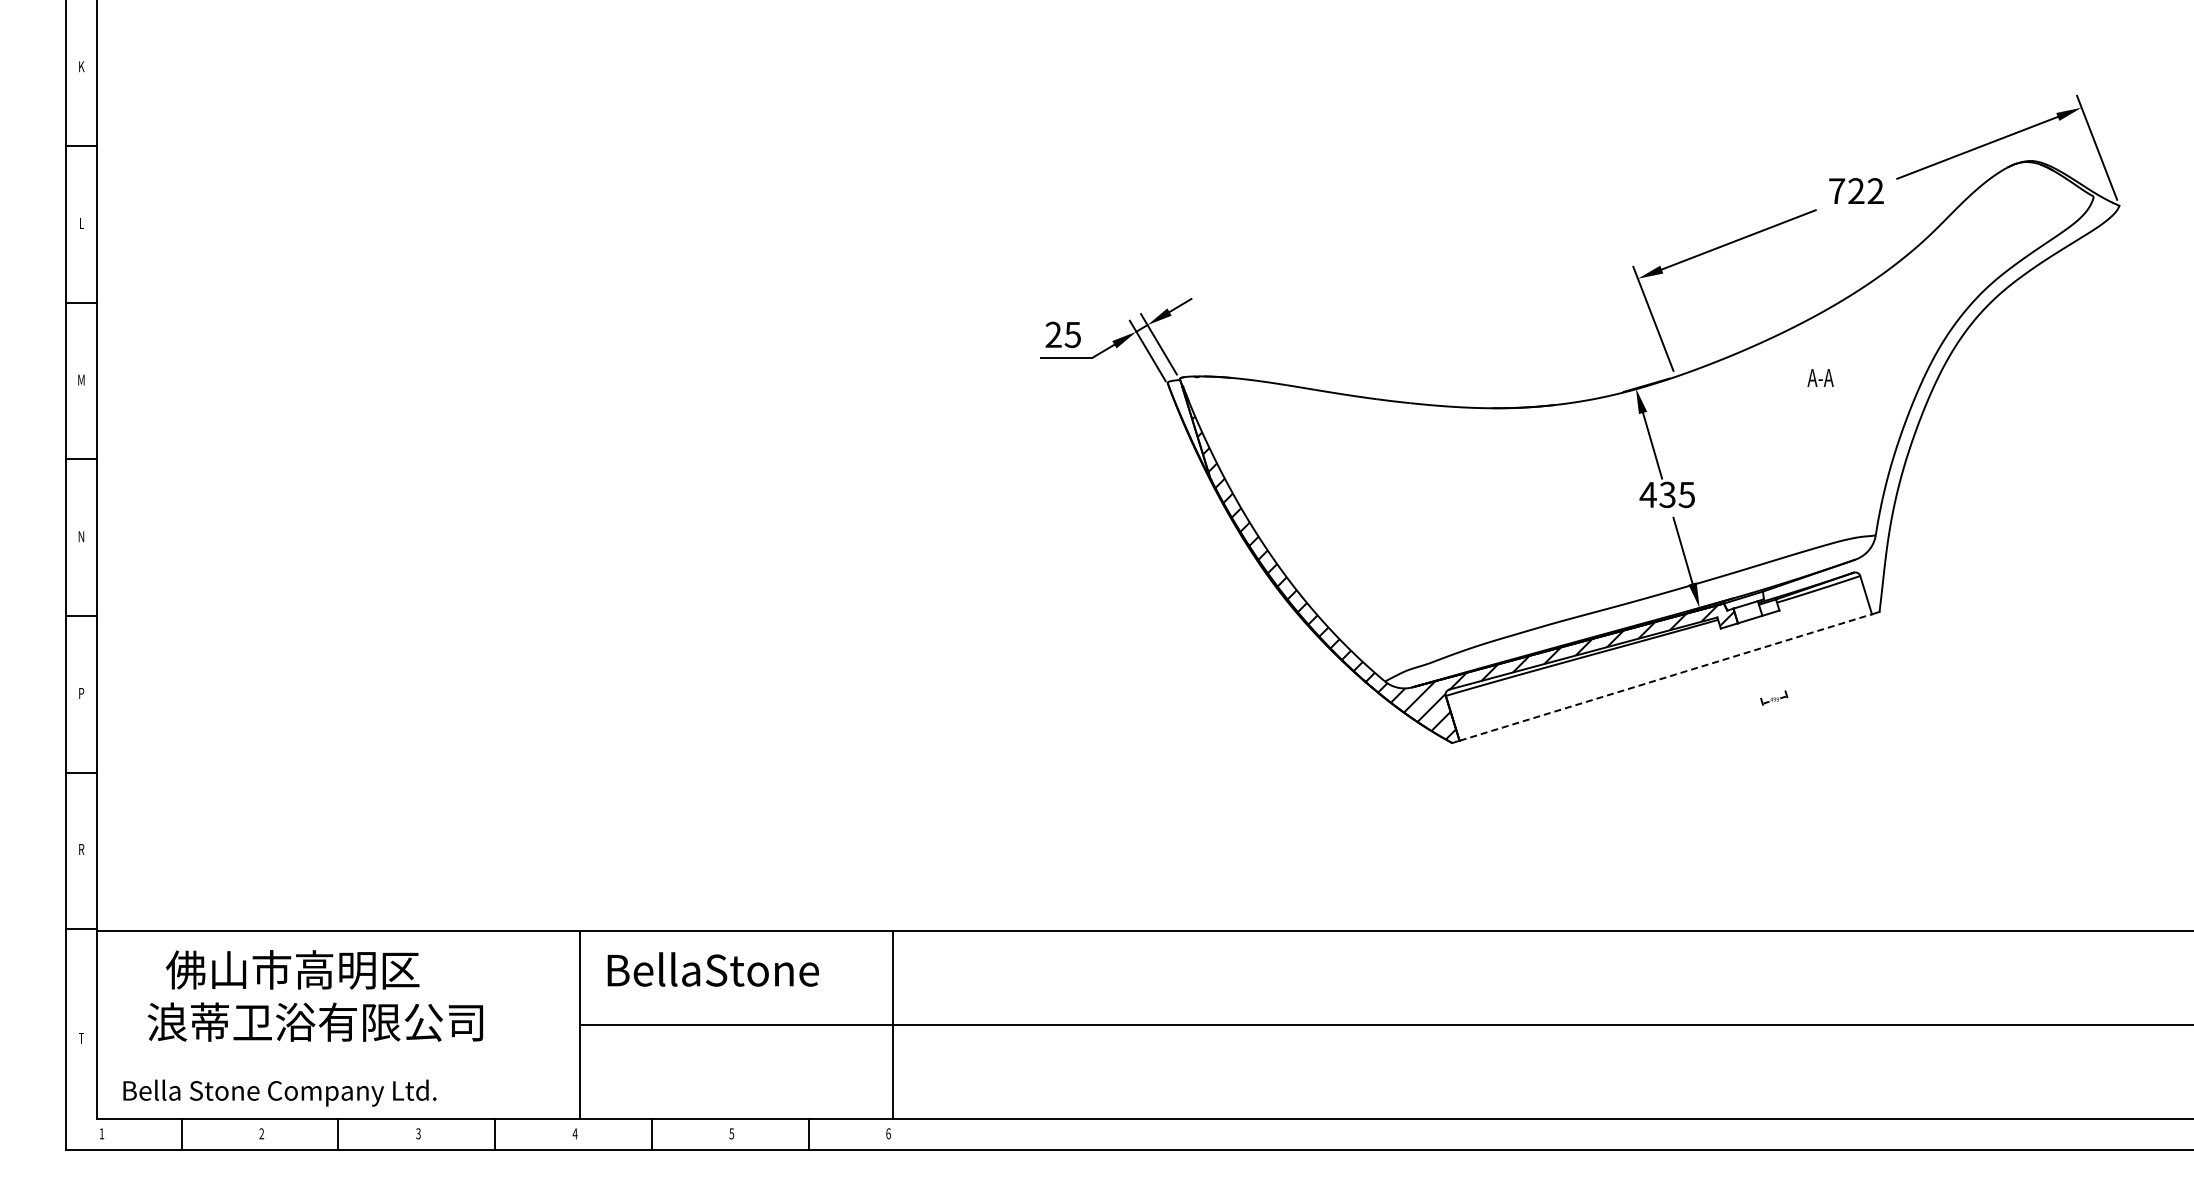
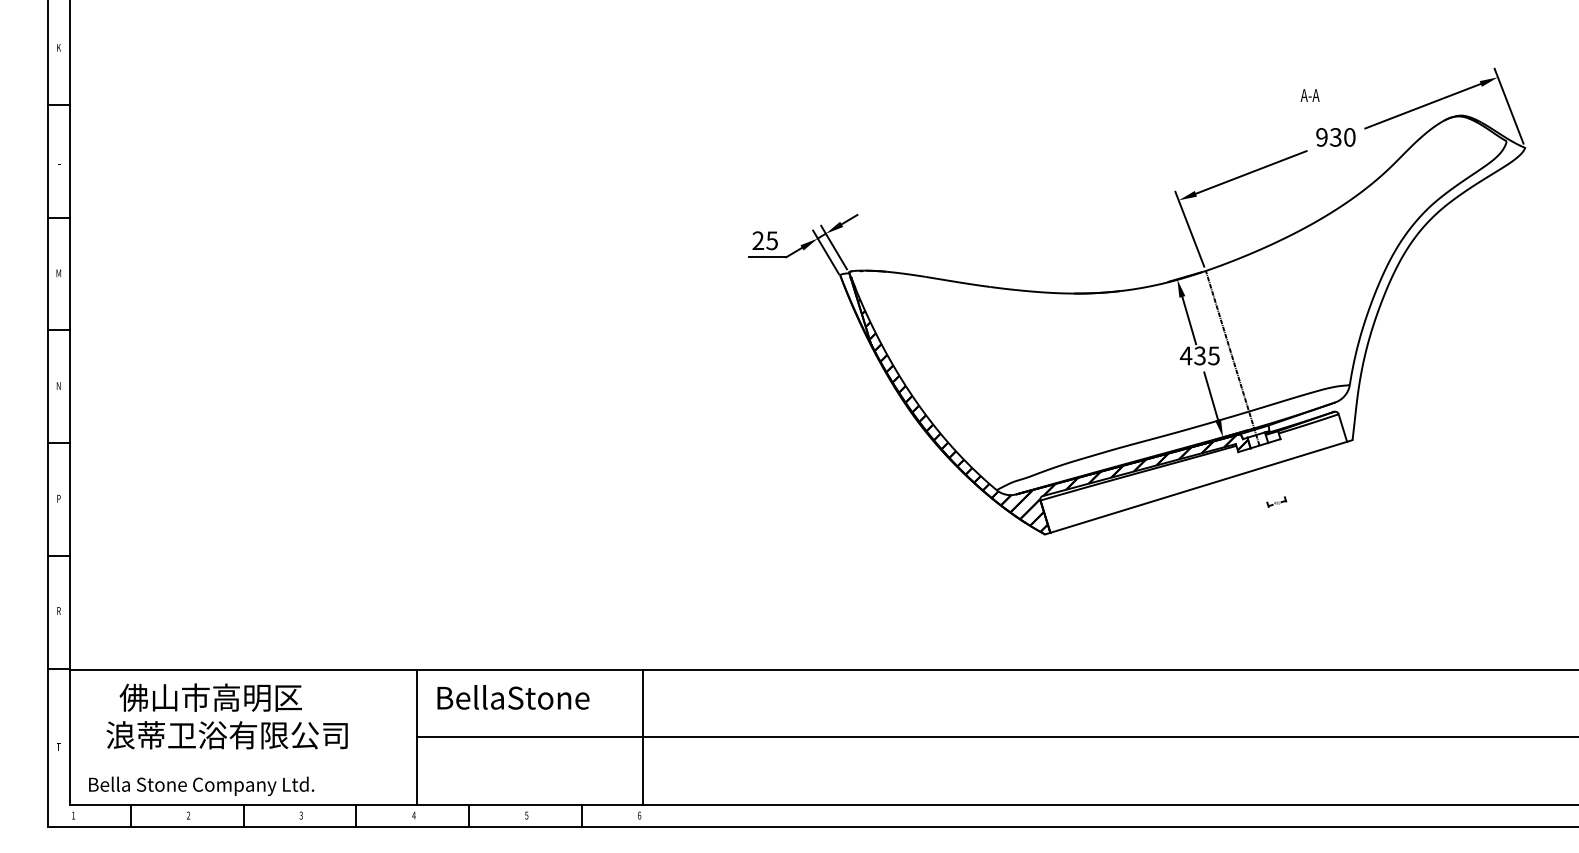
text: (1856, 191) -> (1335, 137), 722 -> 930
text: (1820, 377) -> (1310, 95), moved
line: (1712, 497) -> (1232, 357), added
hatch: (1460, 569) -> (1051, 409), added
line: (1665, 677) -> (1198, 487), dashed -> solid

